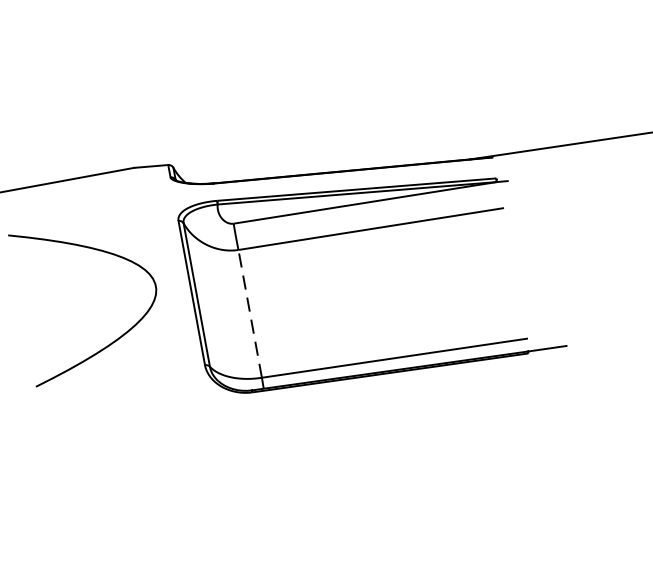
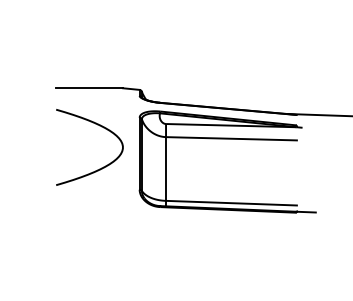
line: (251, 314) -> (166, 169), dashed -> solid

